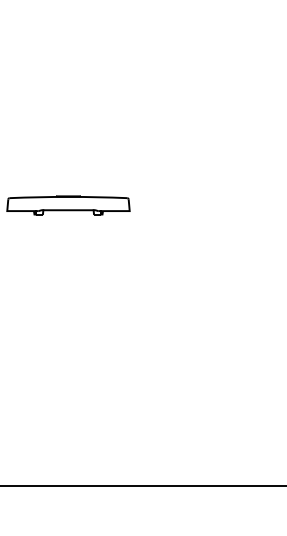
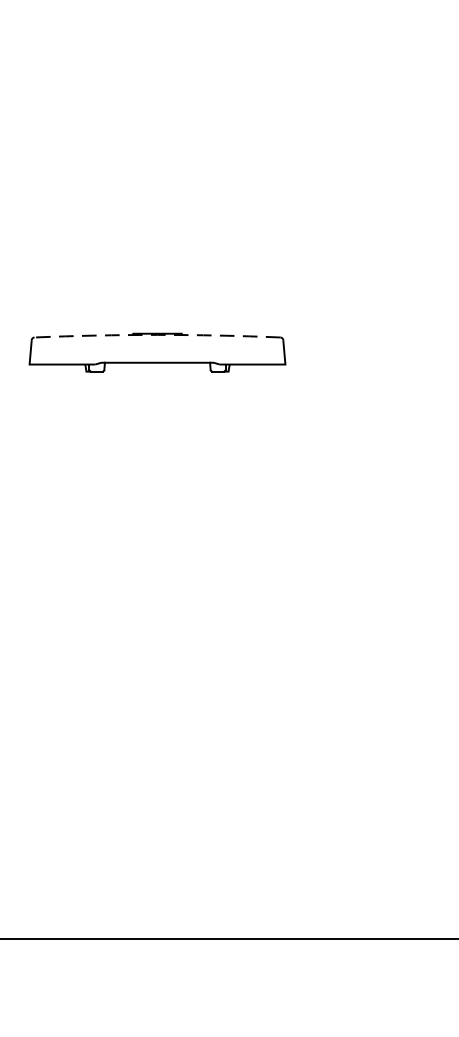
arc: (68, 196) -> (157, 334), solid -> dashed

